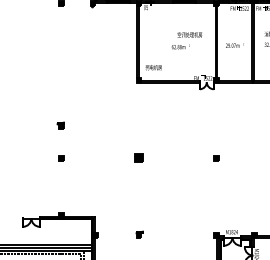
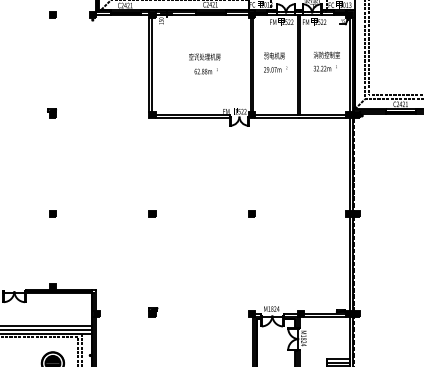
text: (189, 34) -> (204, 56), moved
text: (153, 67) -> (274, 55), moved
part: (60, 125) -> (51, 113), moved
part: (139, 157) -> (152, 213), size x0.62

